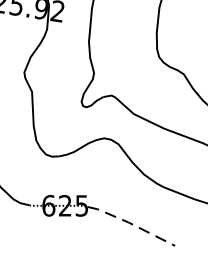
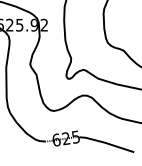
line: (129, 223) -> (105, 143), dashed -> solid

